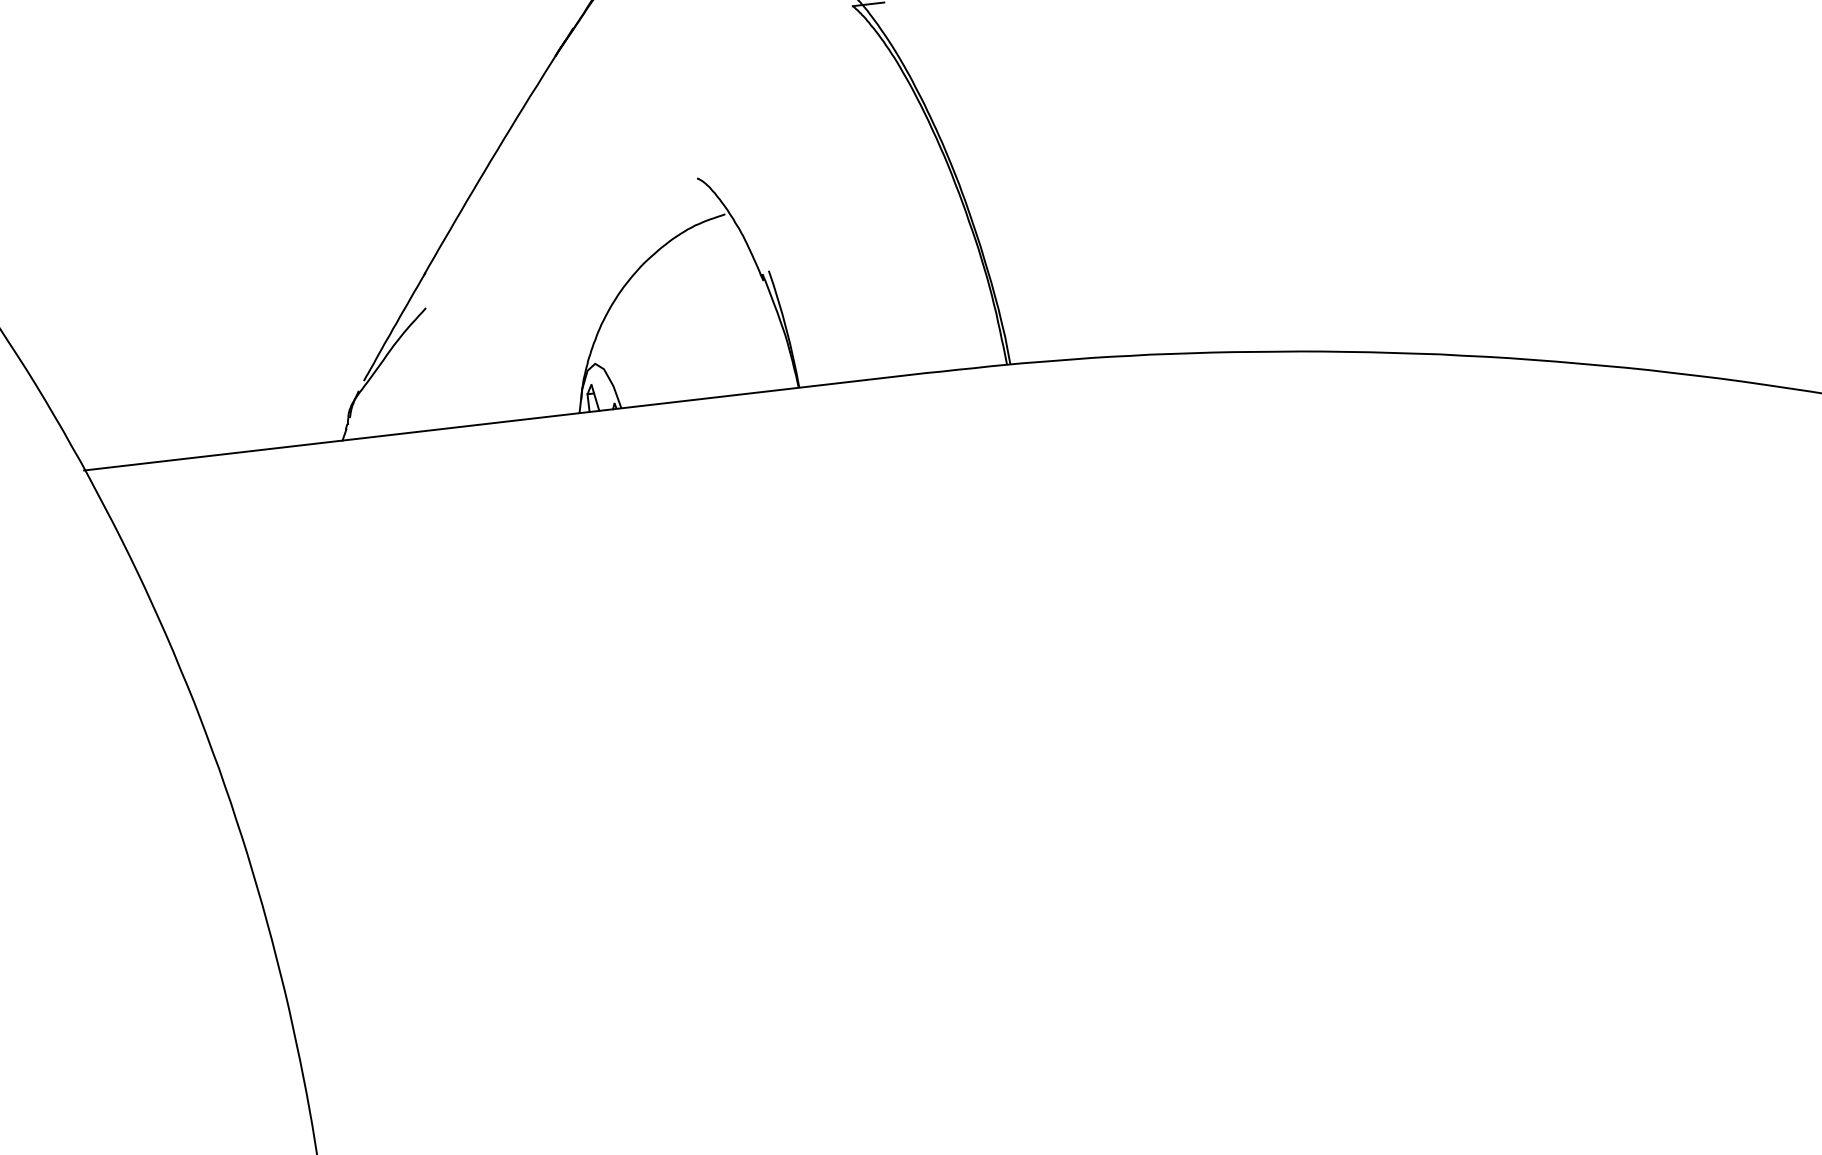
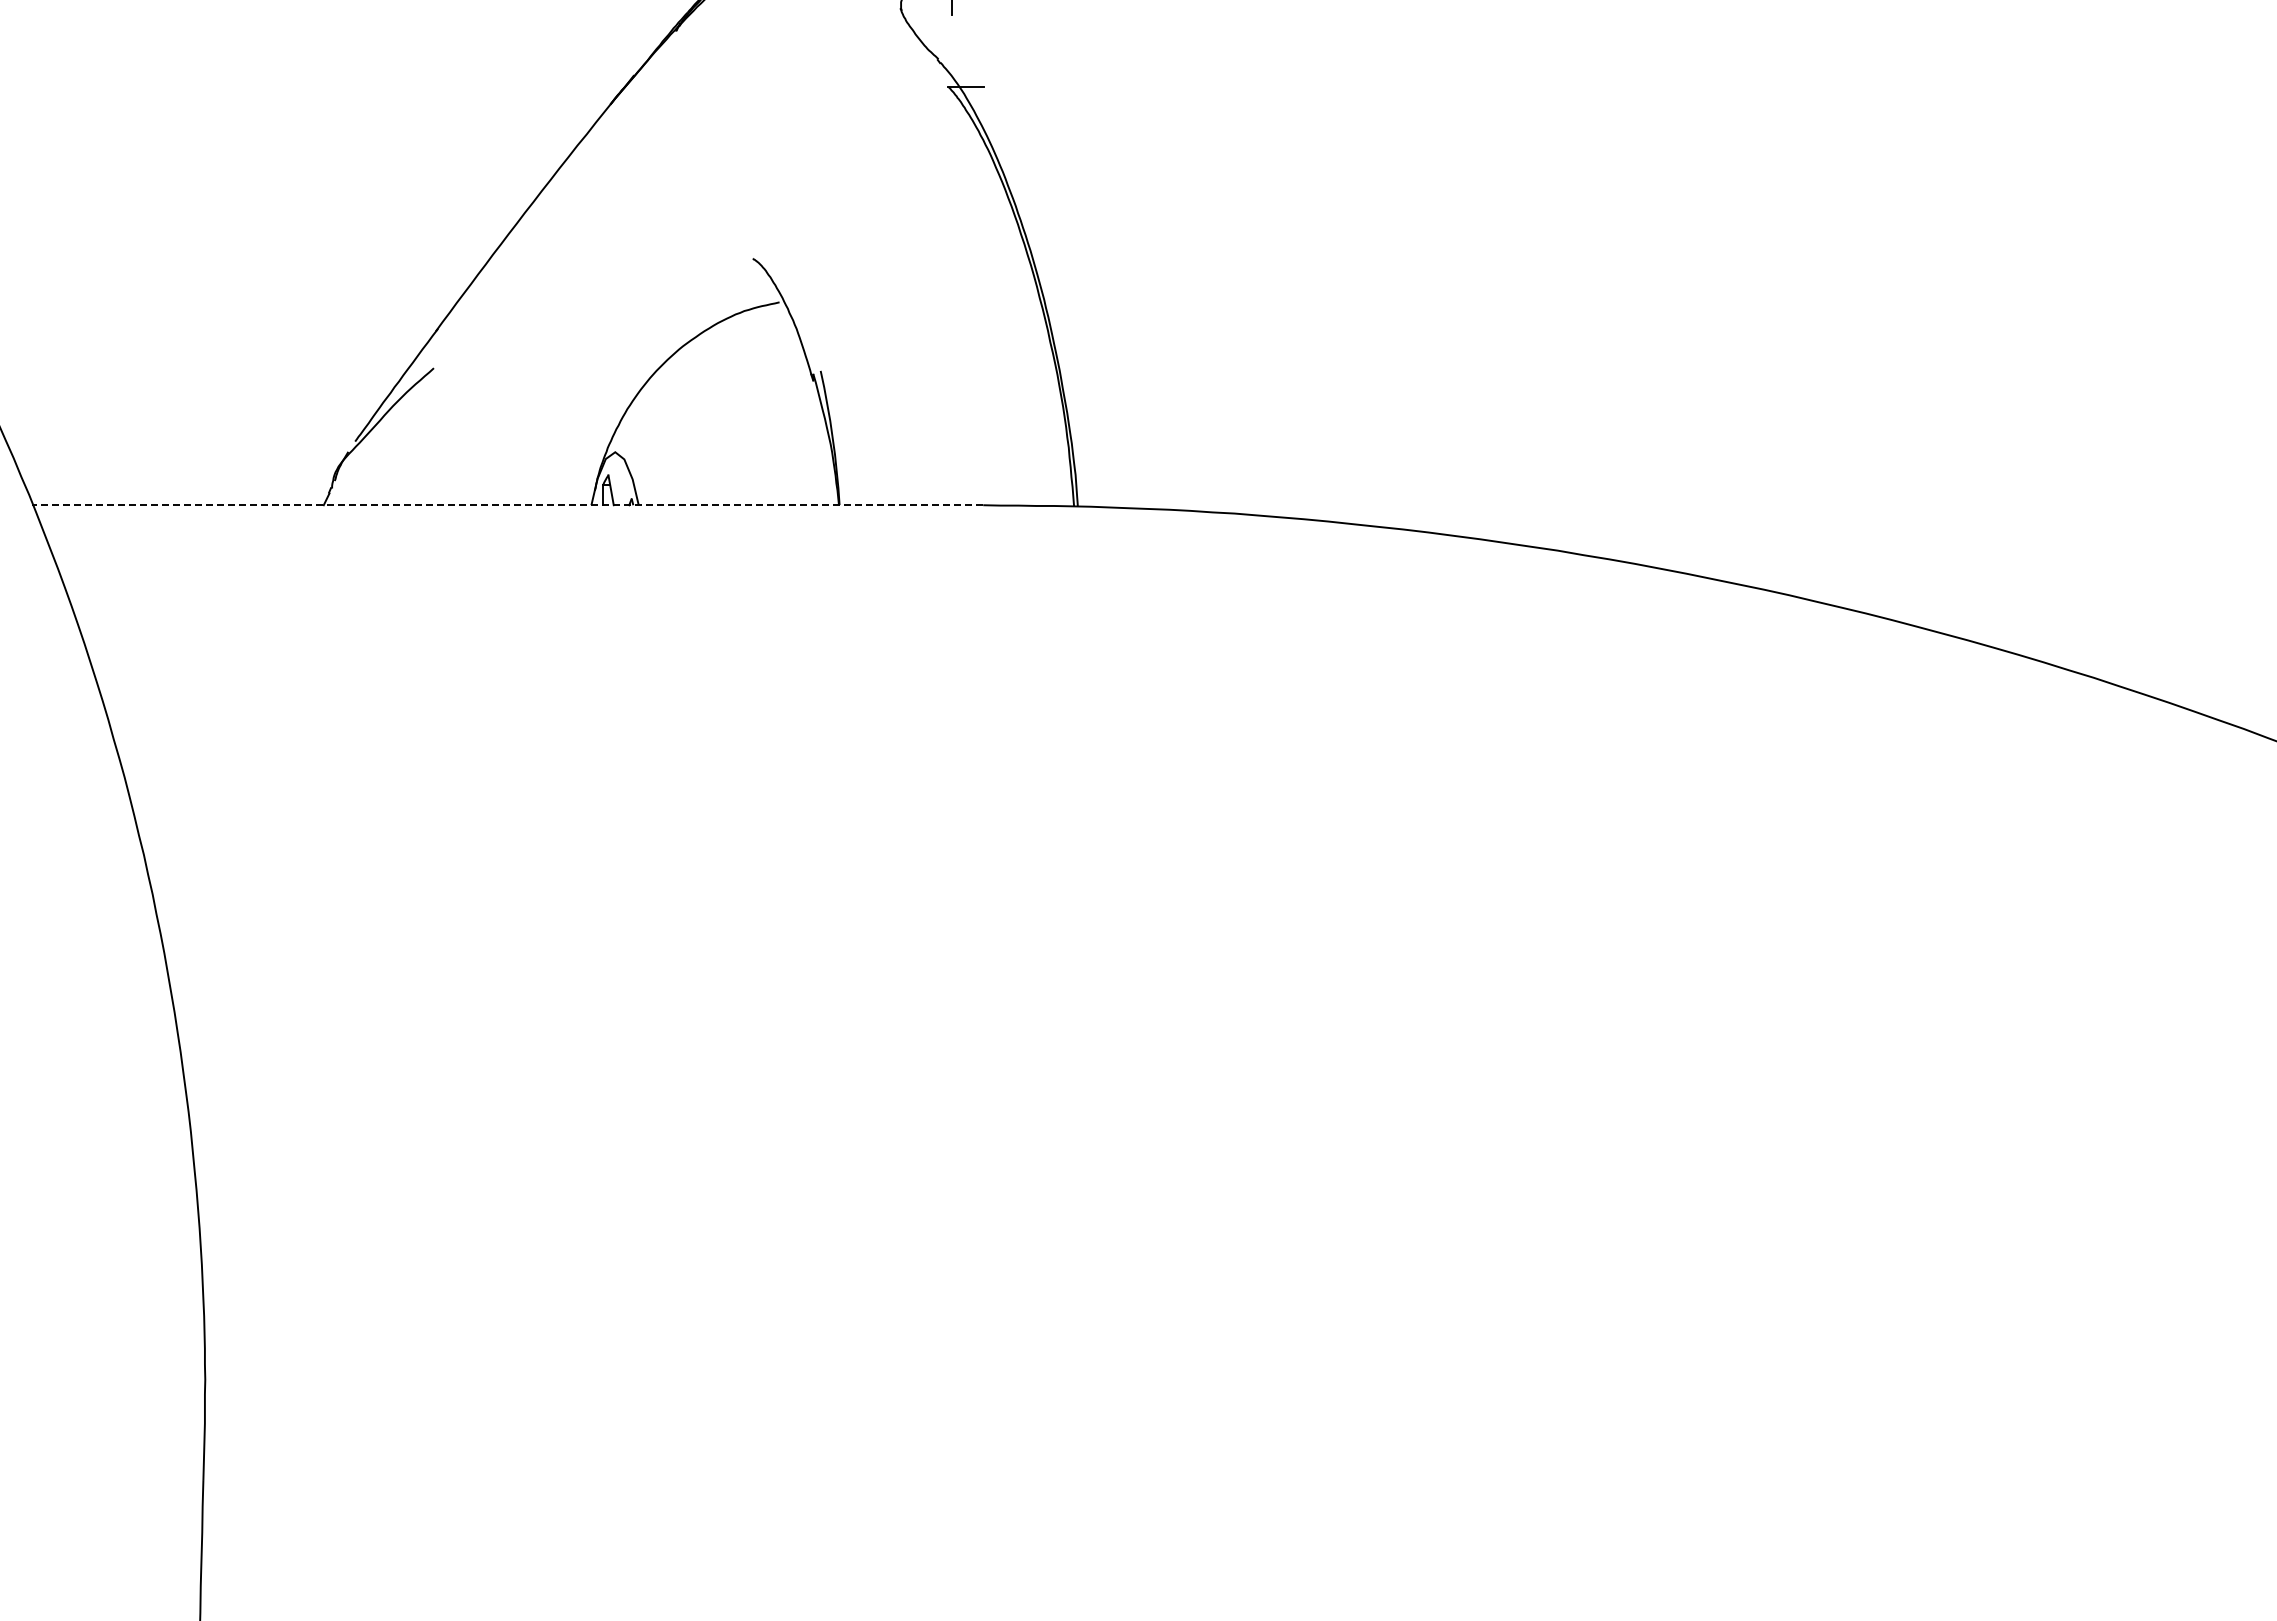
line: (505, 422) -> (507, 505), solid -> dashed

